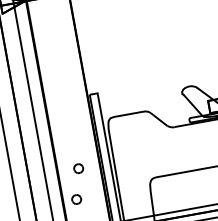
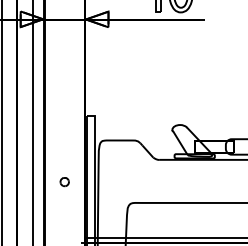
part: (76, 200) -> (57, 210), removed

